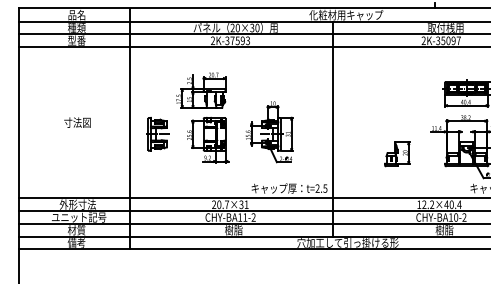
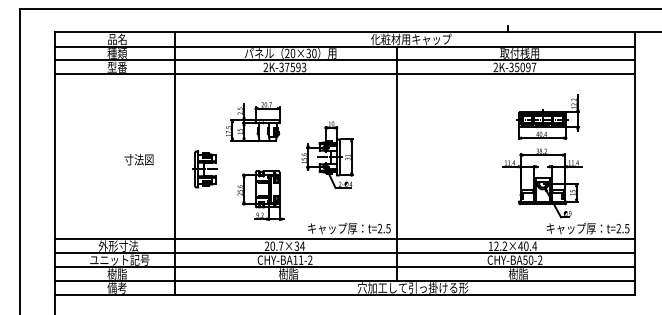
text: (76, 122) -> (138, 159), moved
part: (269, 131) -> (327, 154), moved
part: (208, 139) -> (260, 195), moved
part: (396, 154) -> (466, 191), removed
text: (246, 204) -> (302, 245), 20.7×31 -> 20.7×34
text: (450, 216) -> (525, 259), CHY-BA10-2 -> CHY-BA50-2
text: (76, 229) -> (117, 273), 材質 -> 樹脂

